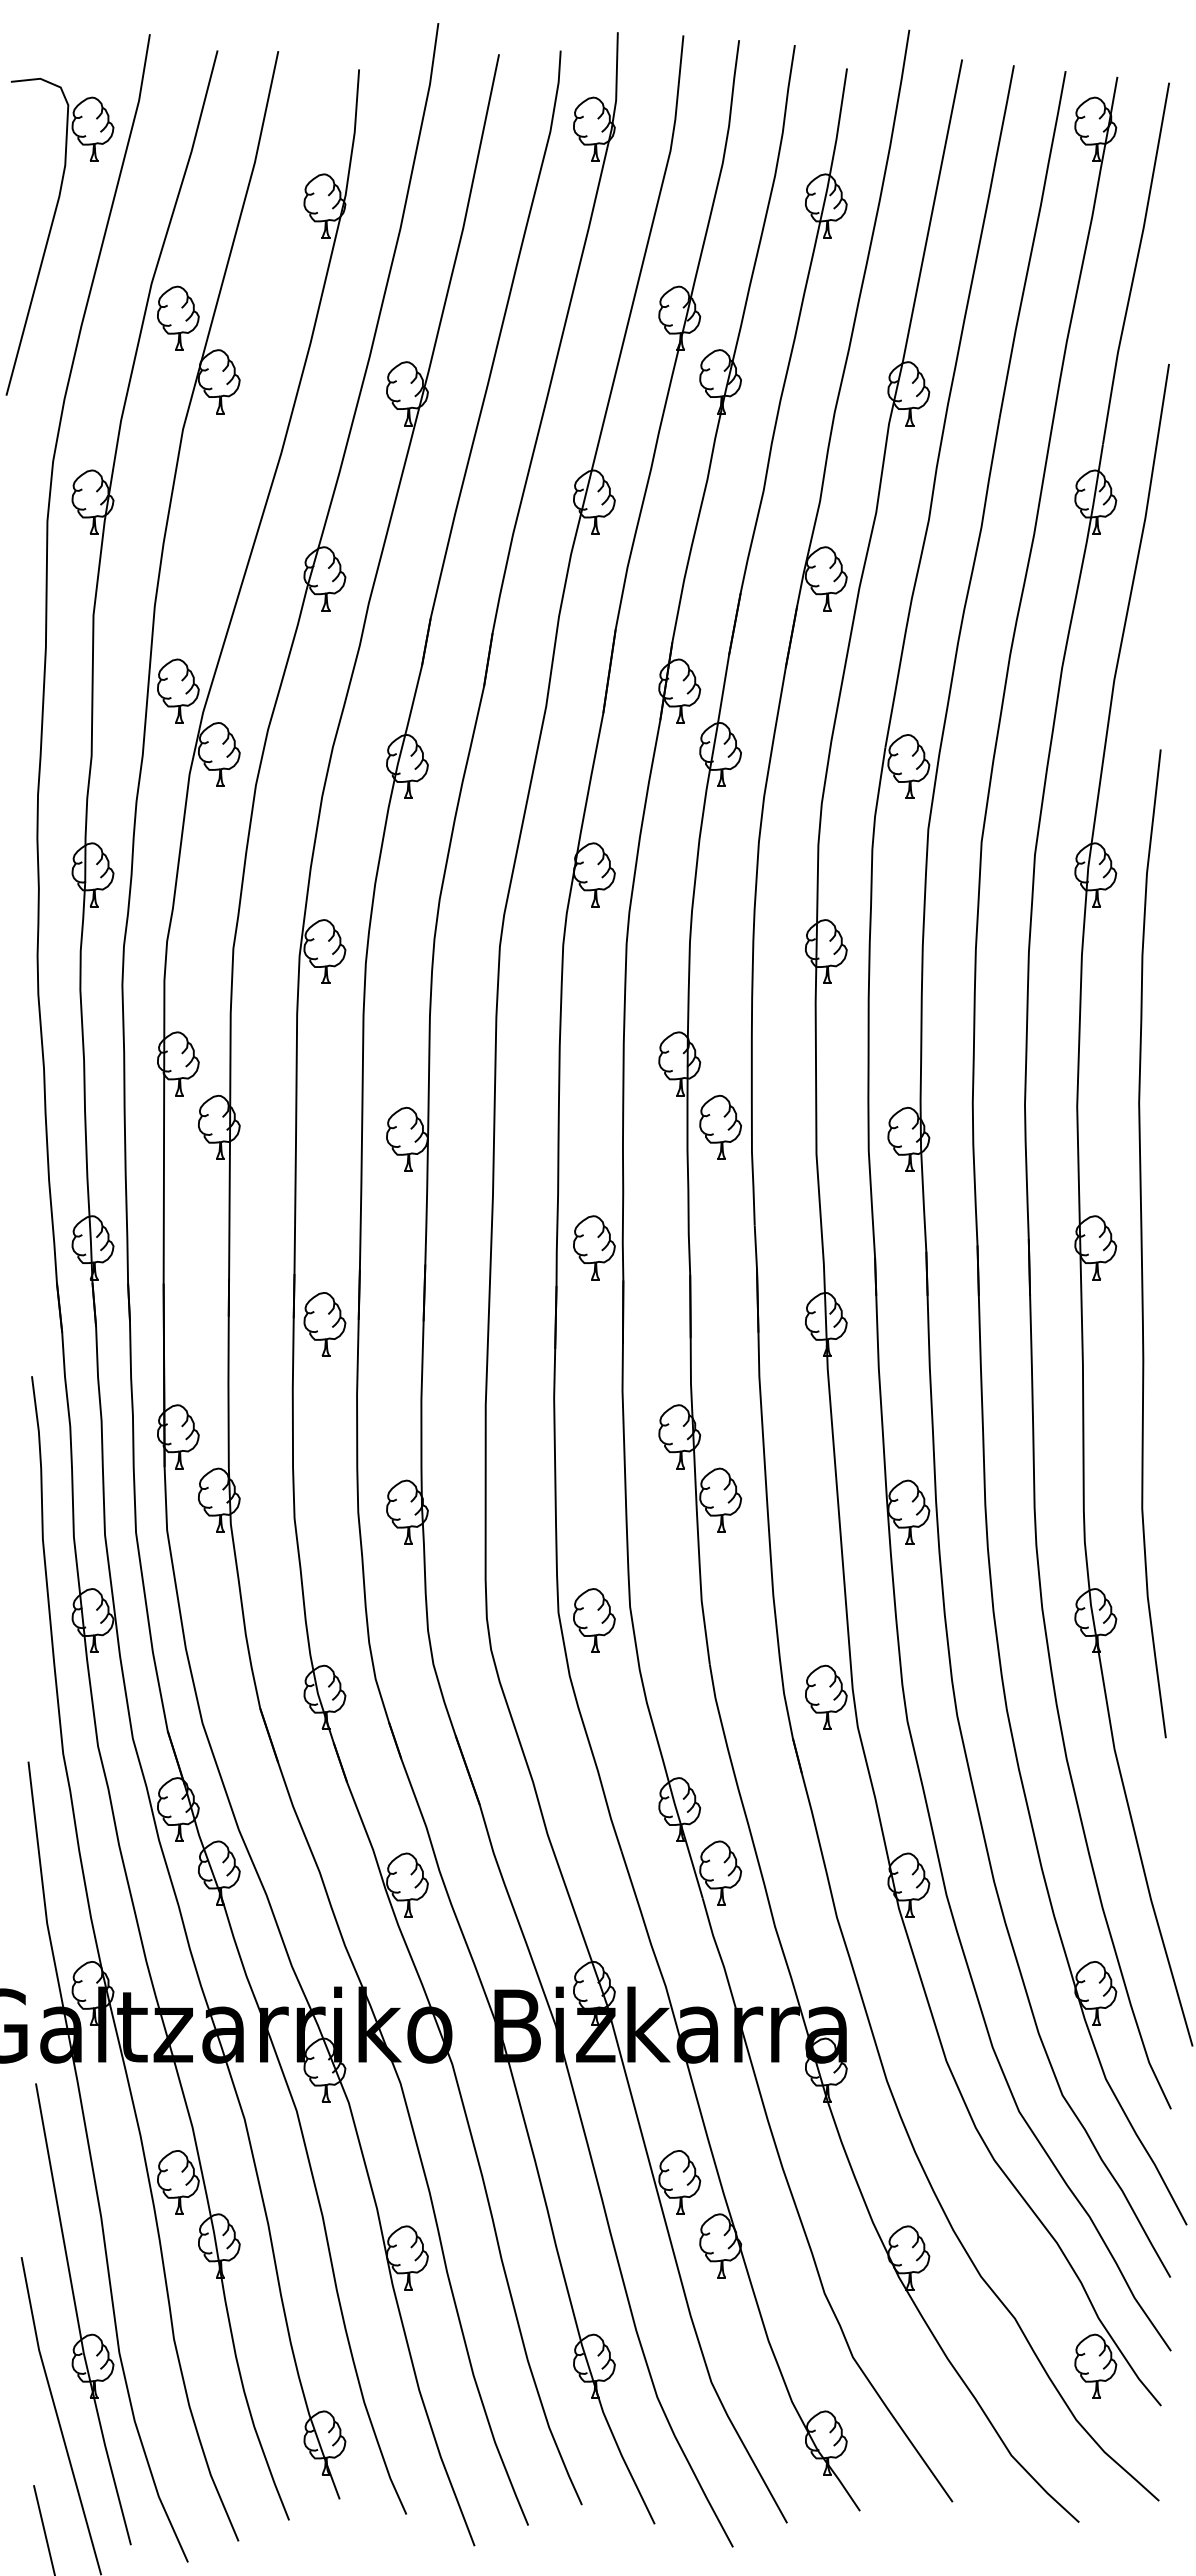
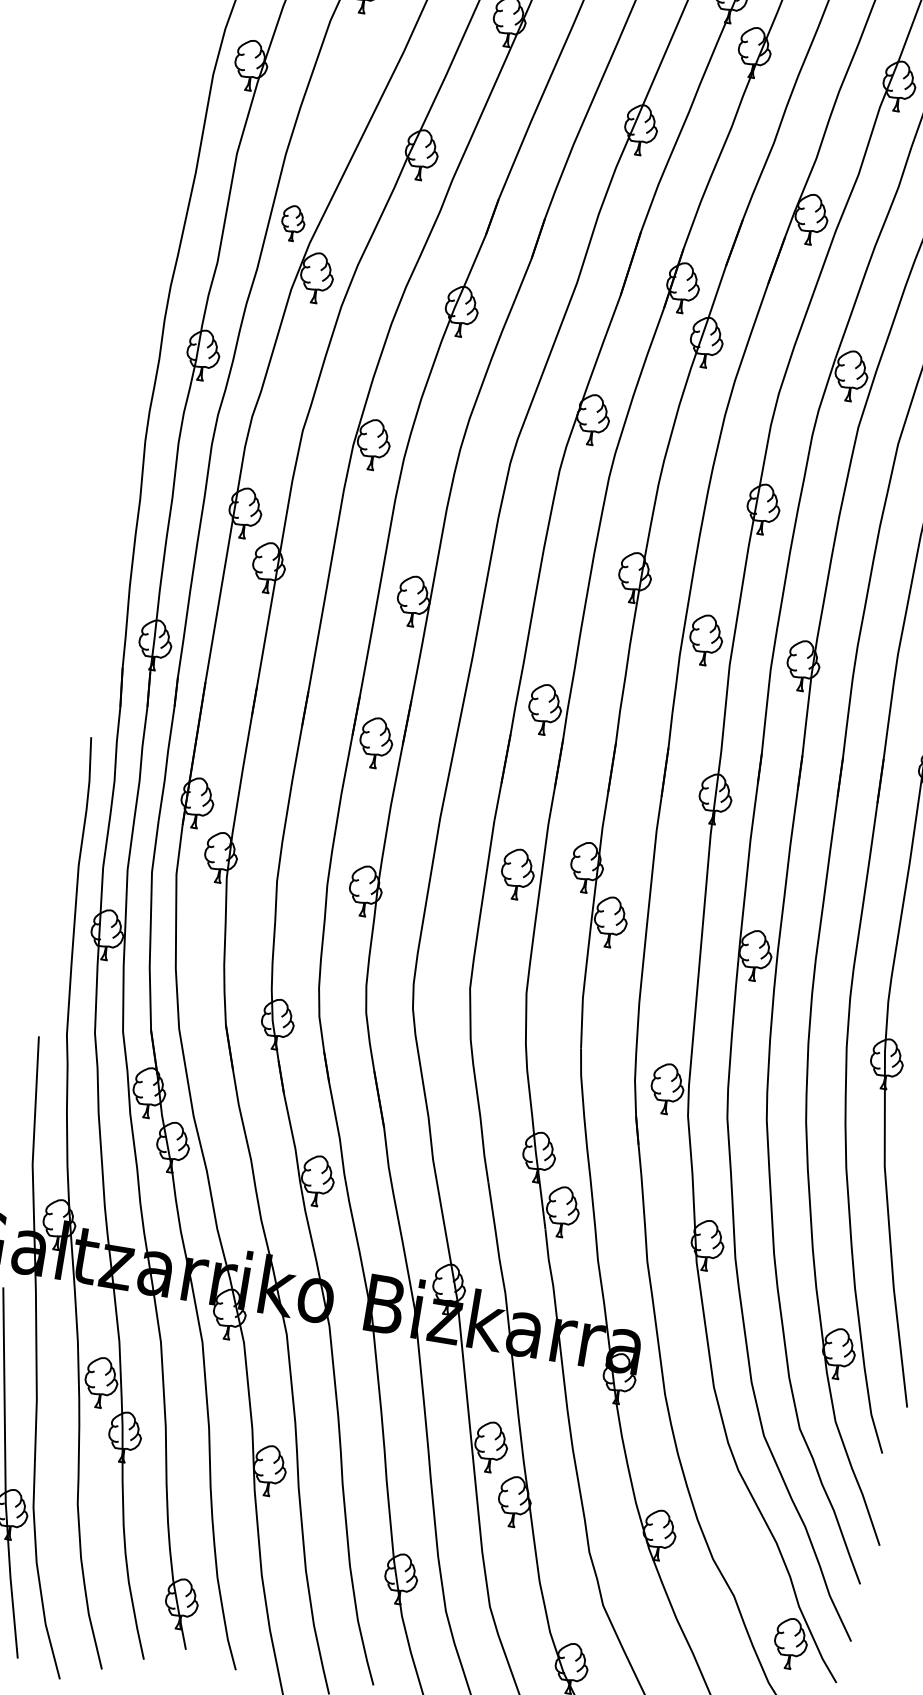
part: (178, 690) -> (293, 223), size x0.7
part: (720, 1126) -> (706, 639), moved
part: (324, 1324) -> (375, 742), moved
part: (594, 1620) -> (517, 874), moved

